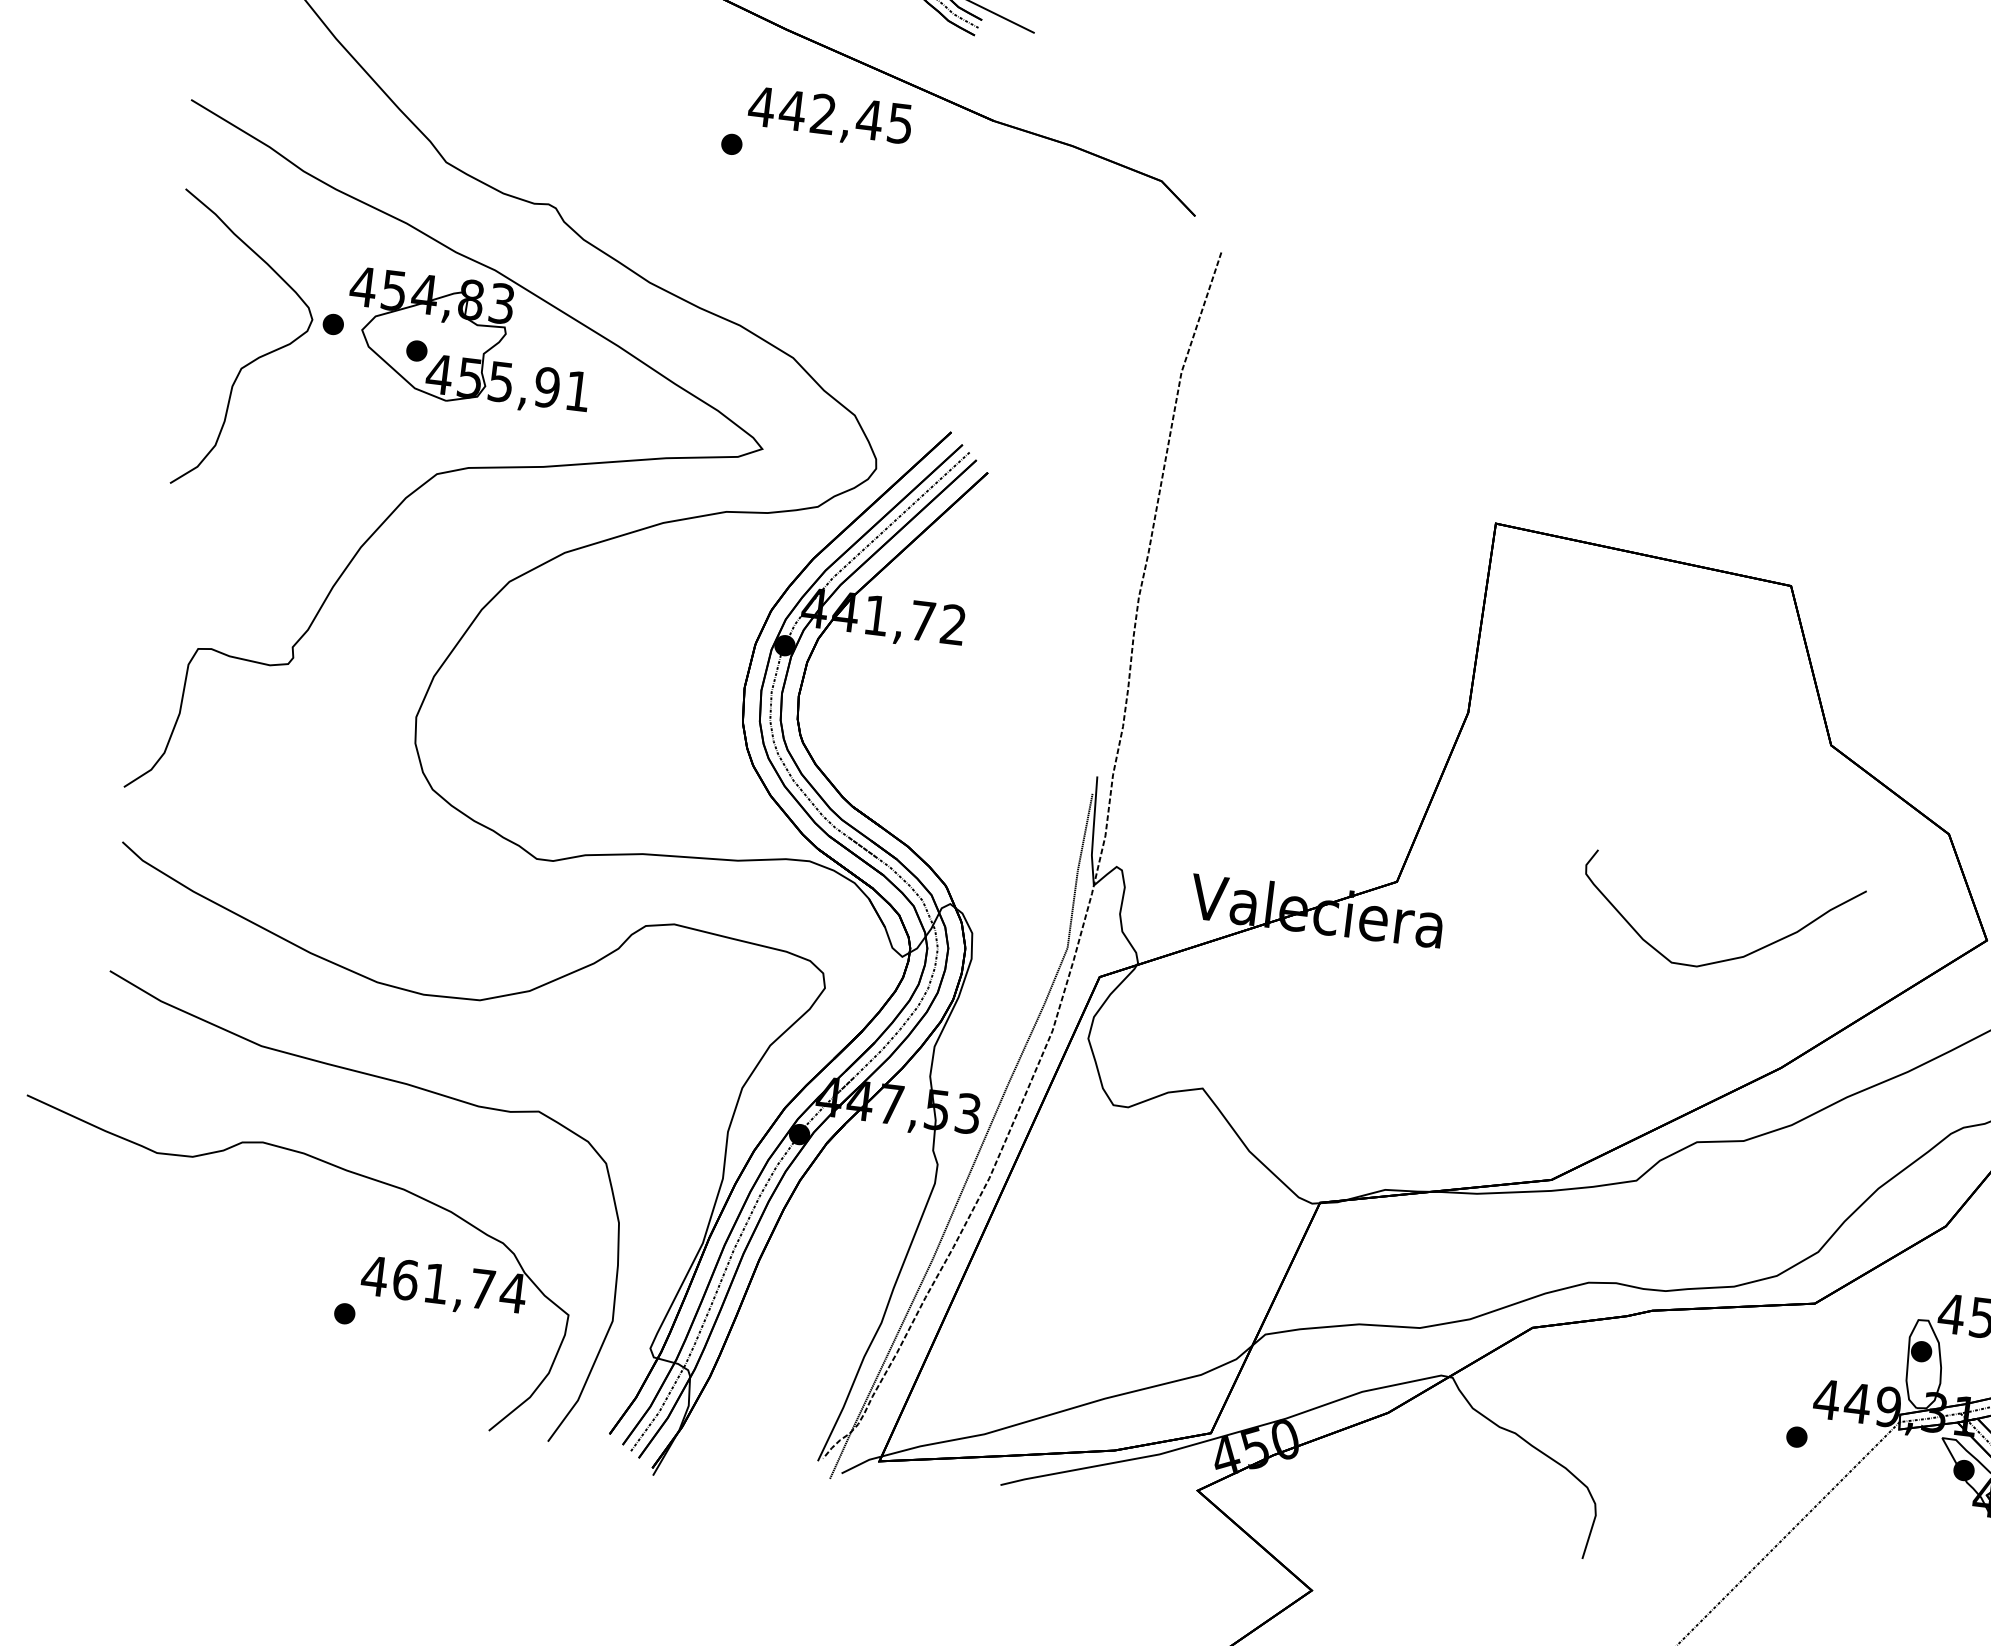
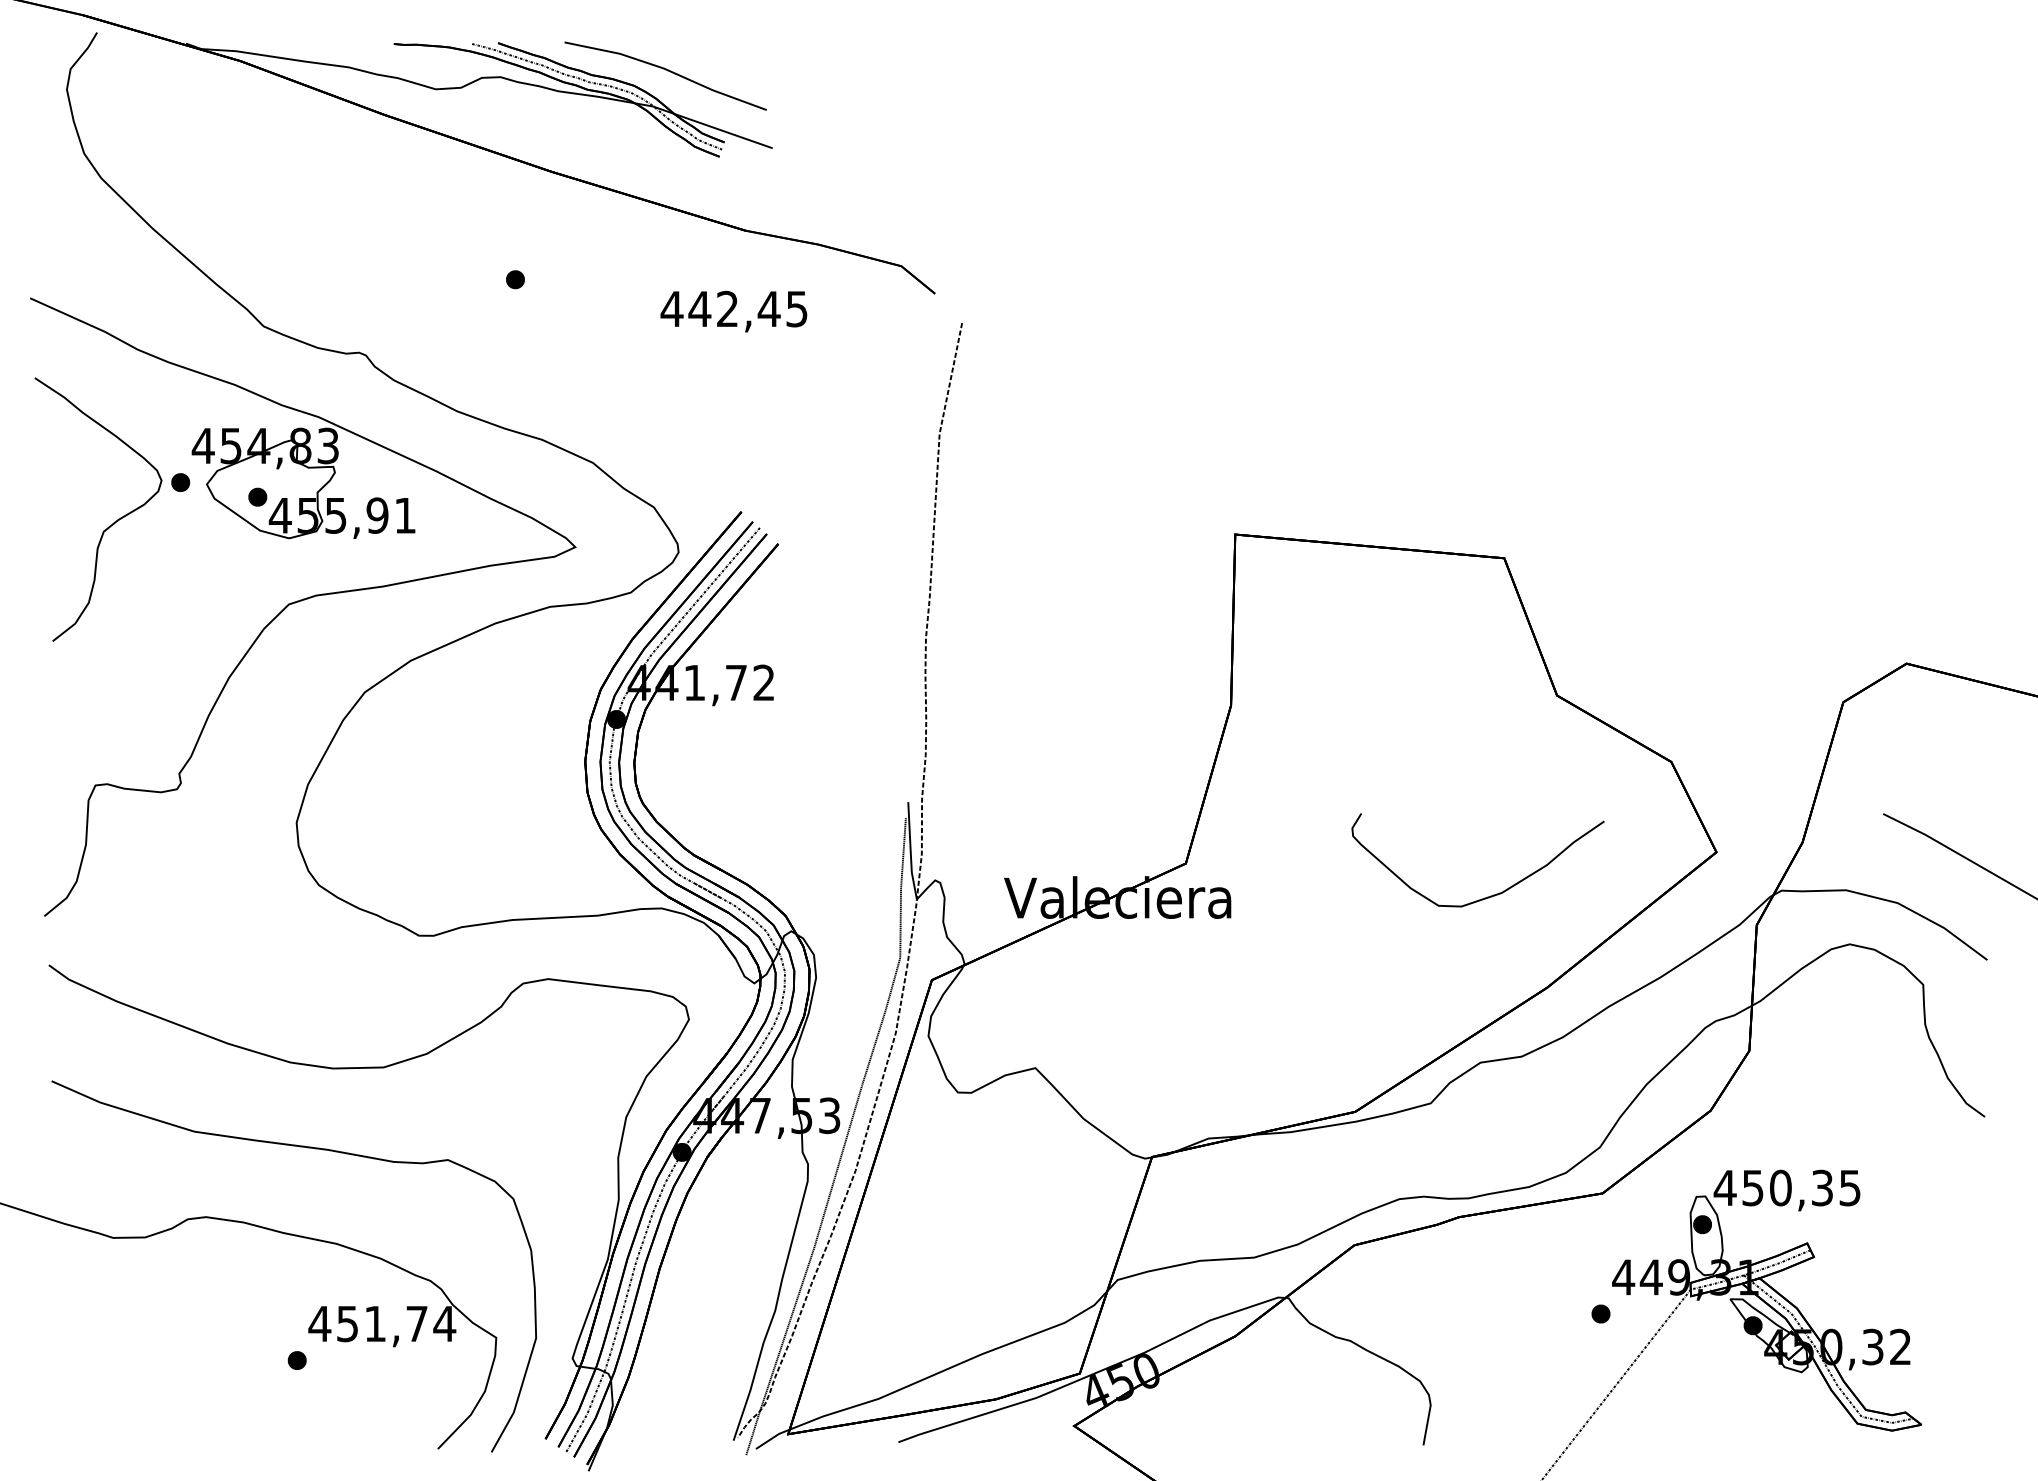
text: (829, 117) -> (733, 311), moved
text: (405, 1279) -> (347, 1323), 461,74 -> 451,74

